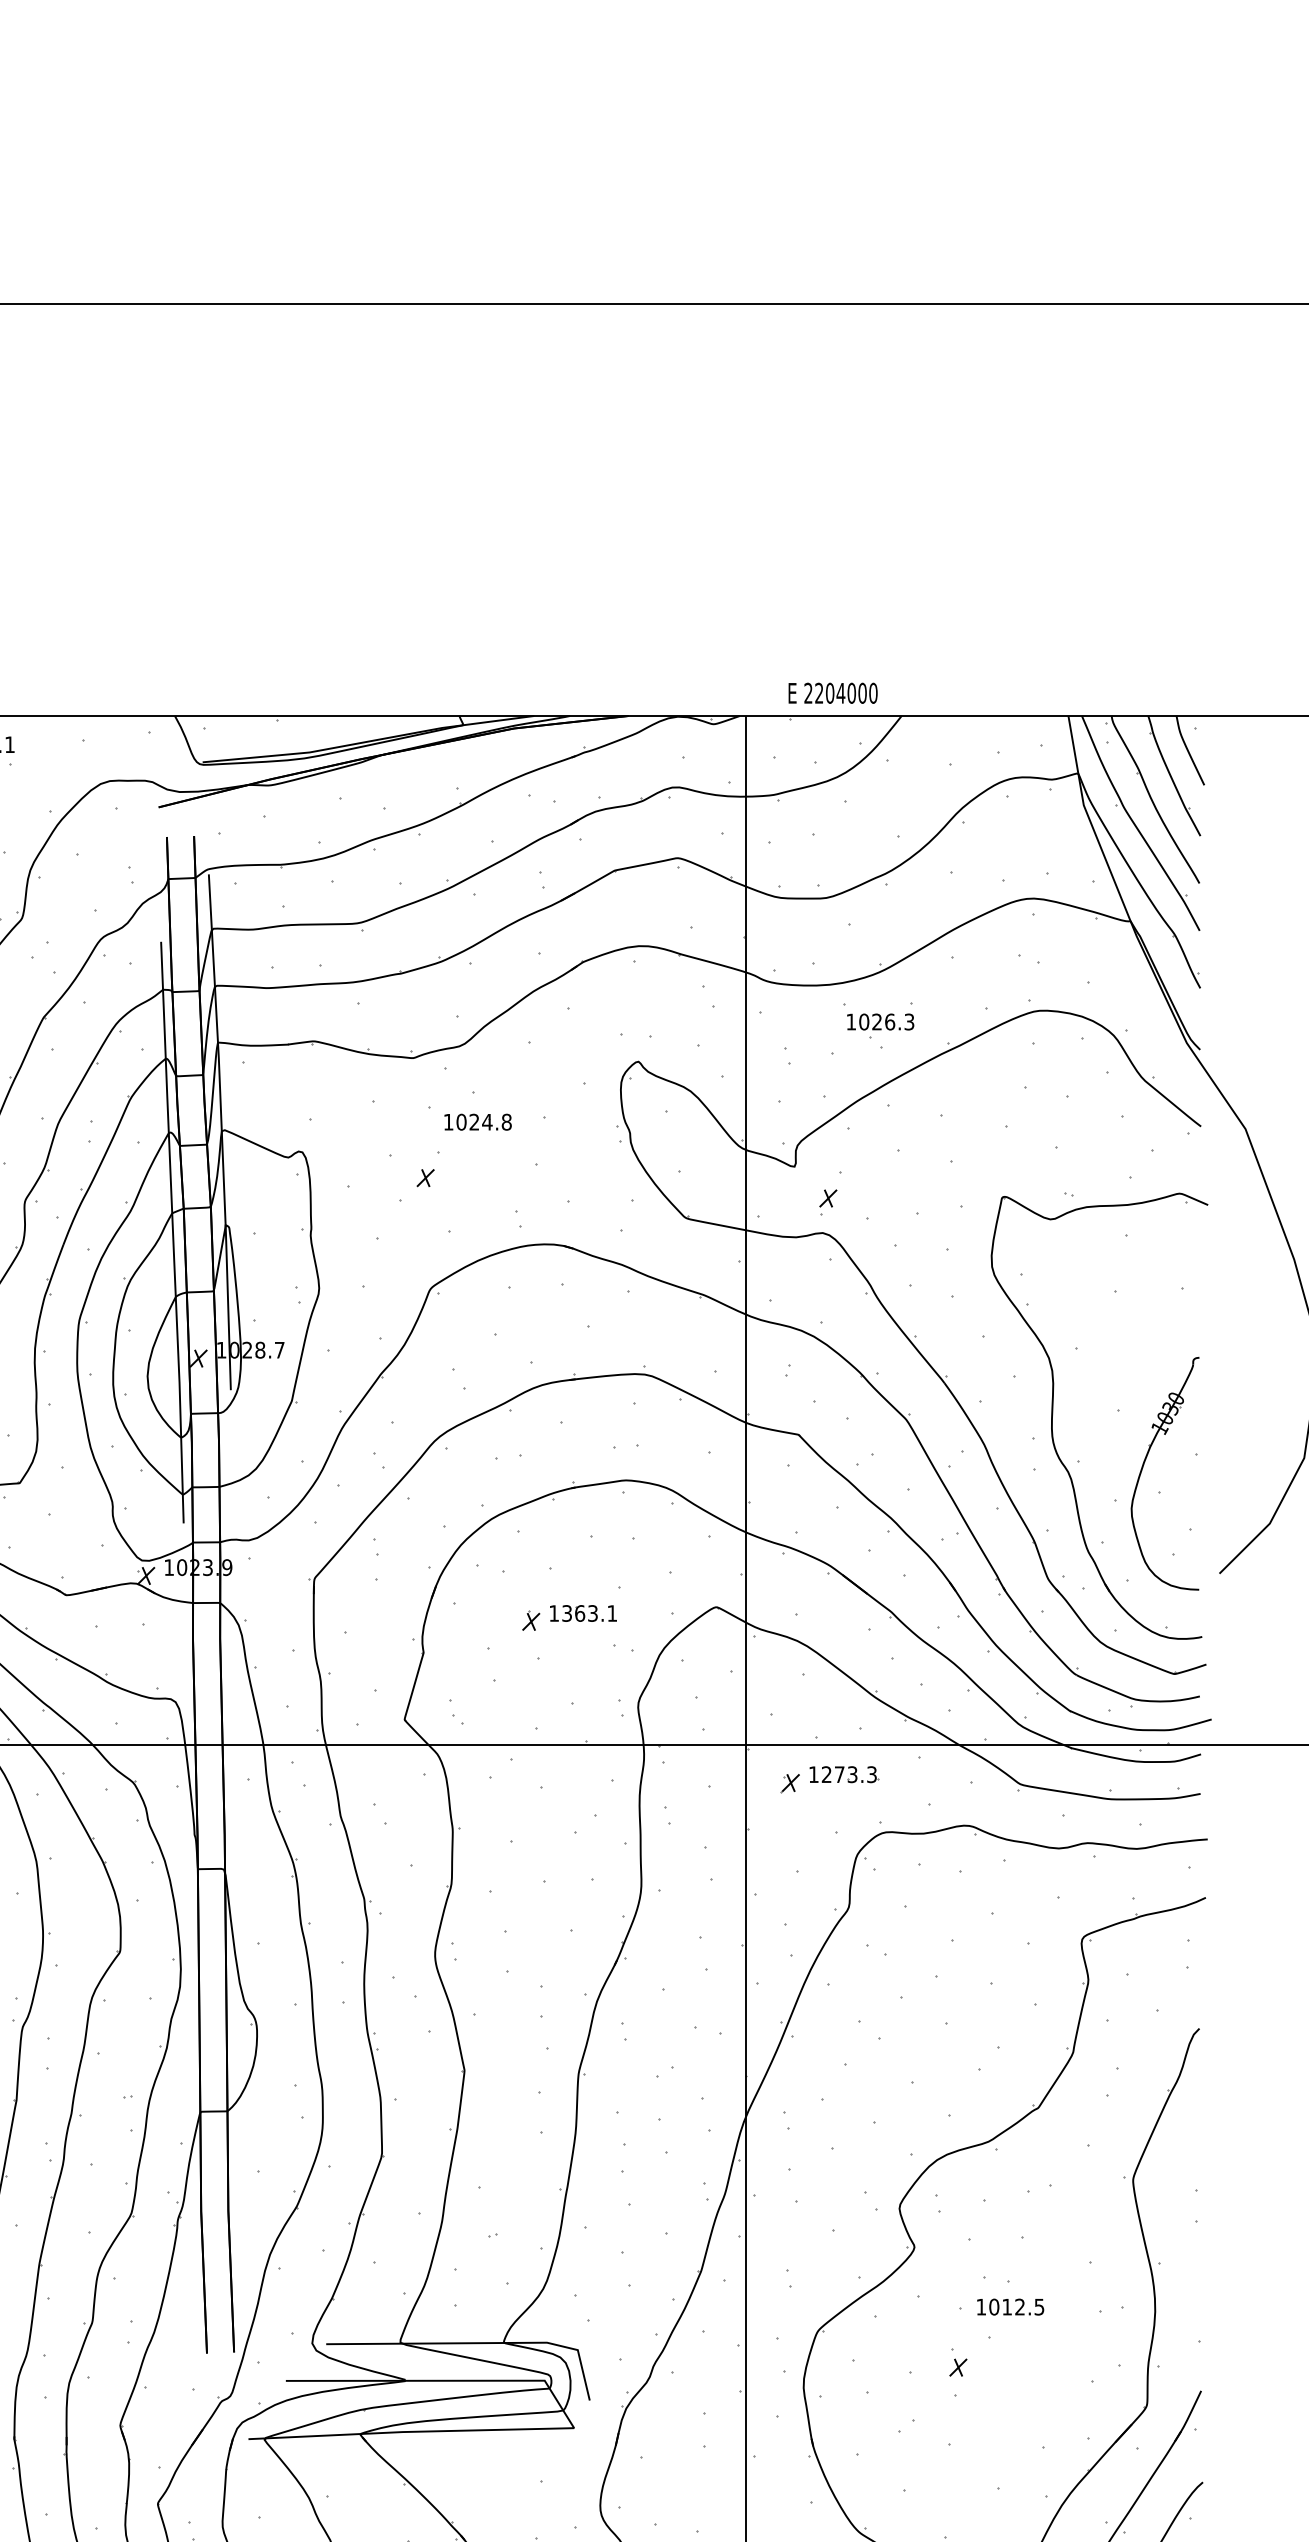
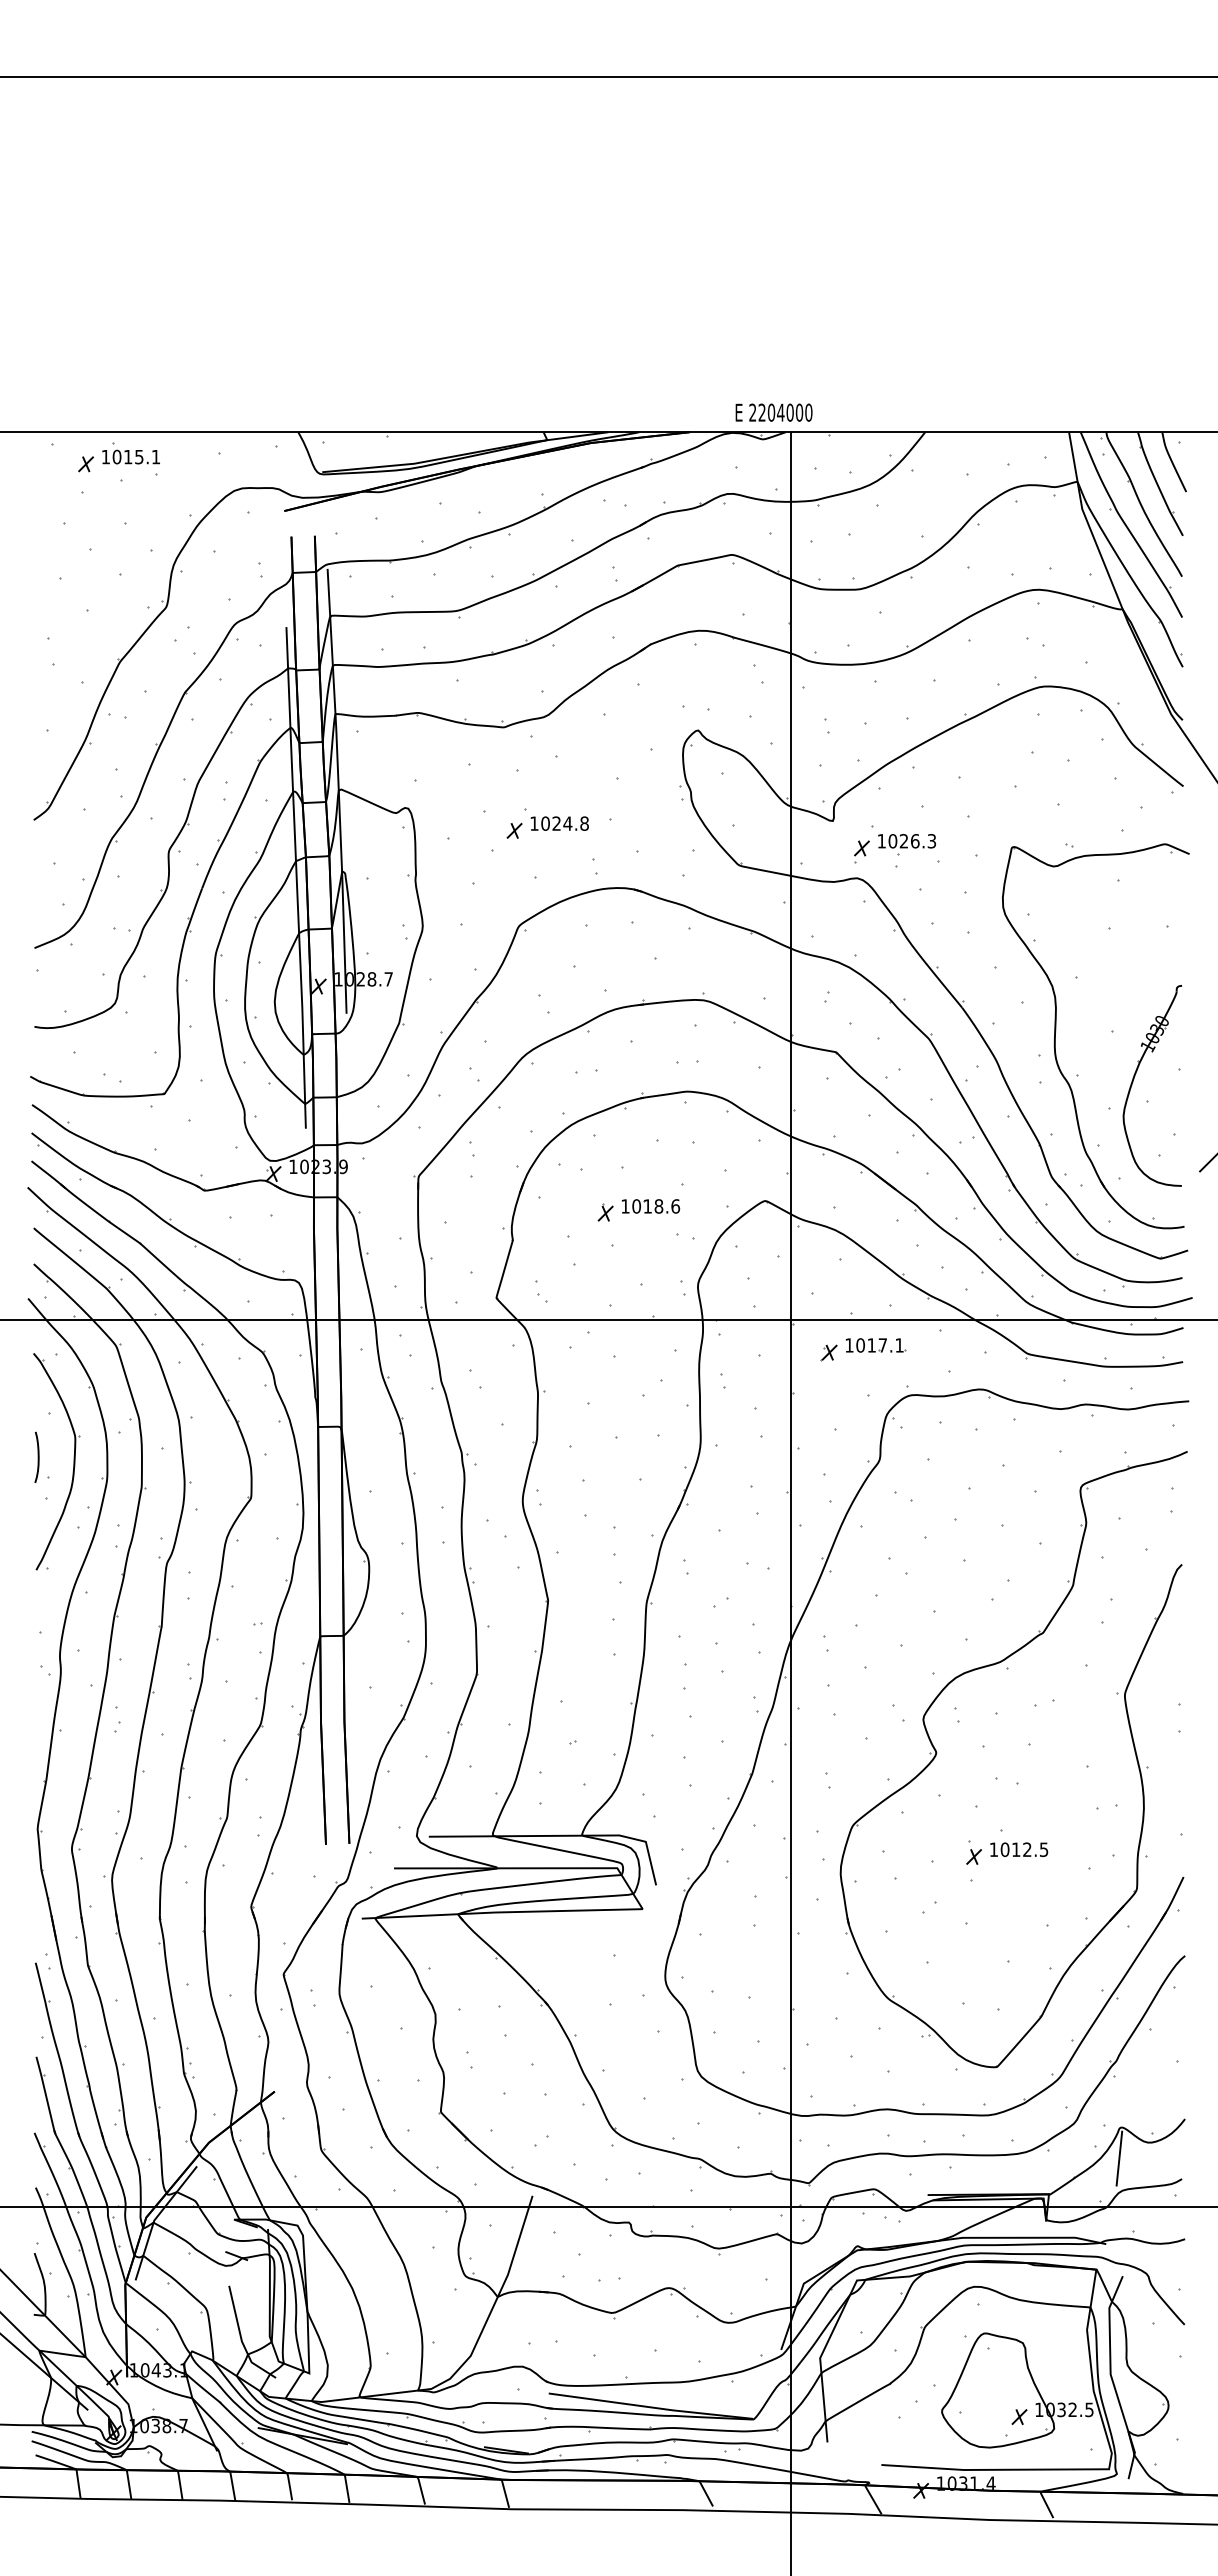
text: (832, 693) -> (773, 412), moved
part: (881, 1025) -> (907, 844), moved
part: (477, 1122) -> (559, 823), moved
text: (590, 1613) -> (656, 1206), 1363.1 -> 1018.6
text: (848, 1774) -> (879, 1345), 1273.3 -> 1017.1
text: (1010, 2306) -> (1019, 1849), moved

